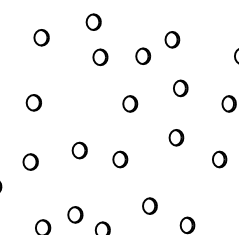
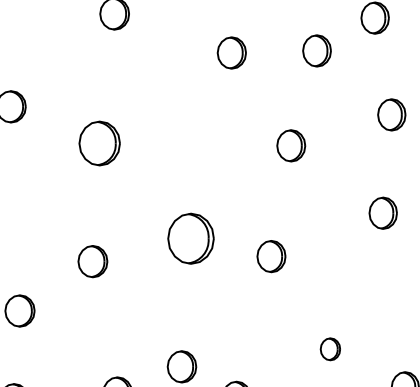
part: (33, 102) -> (98, 142), size x1.4
part: (79, 150) -> (190, 238), size x1.6
part: (149, 205) -> (329, 348), size x0.7

